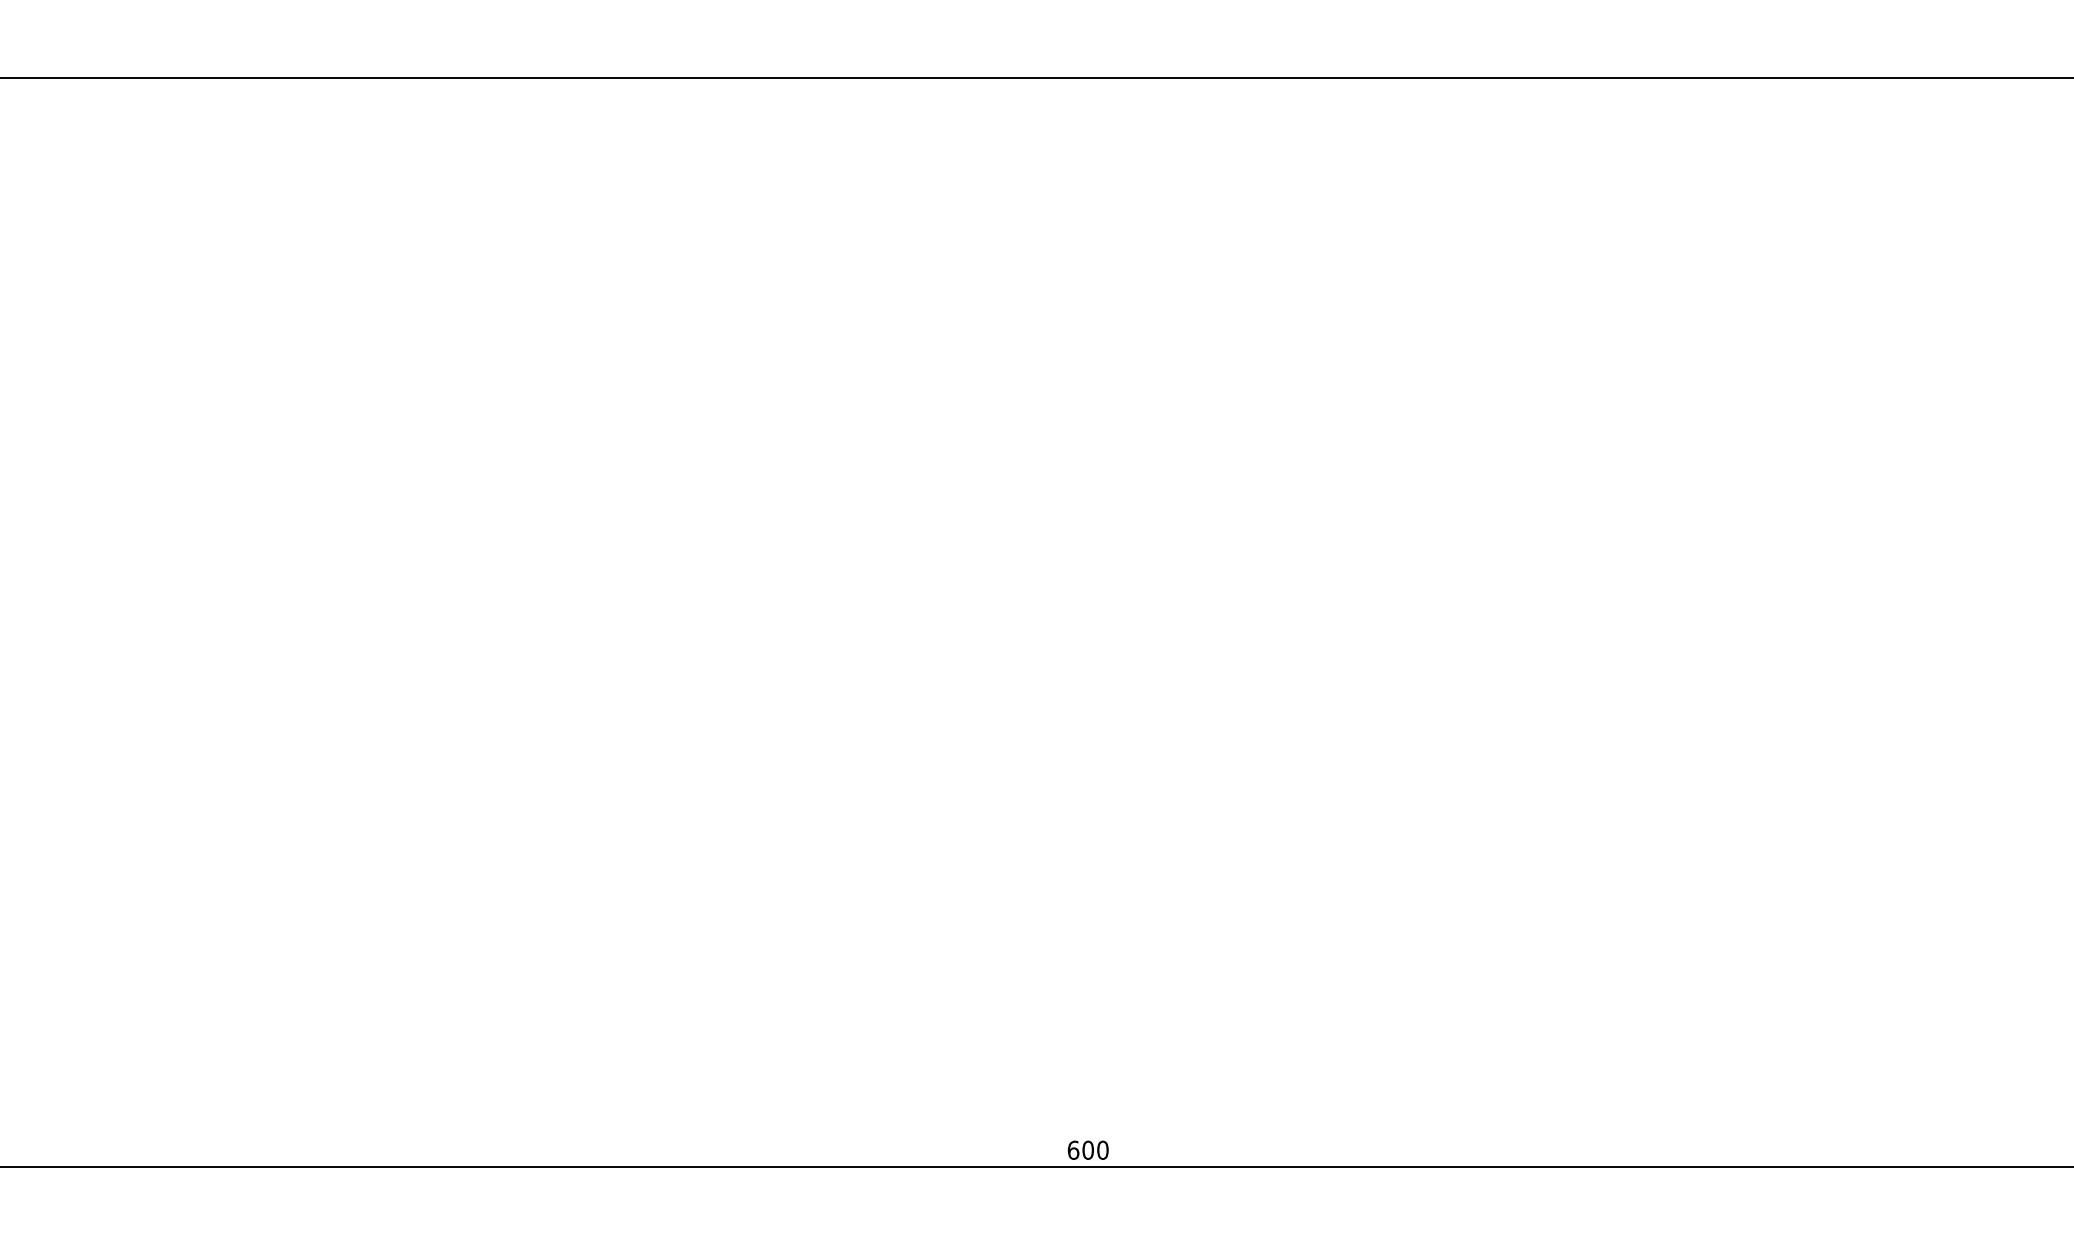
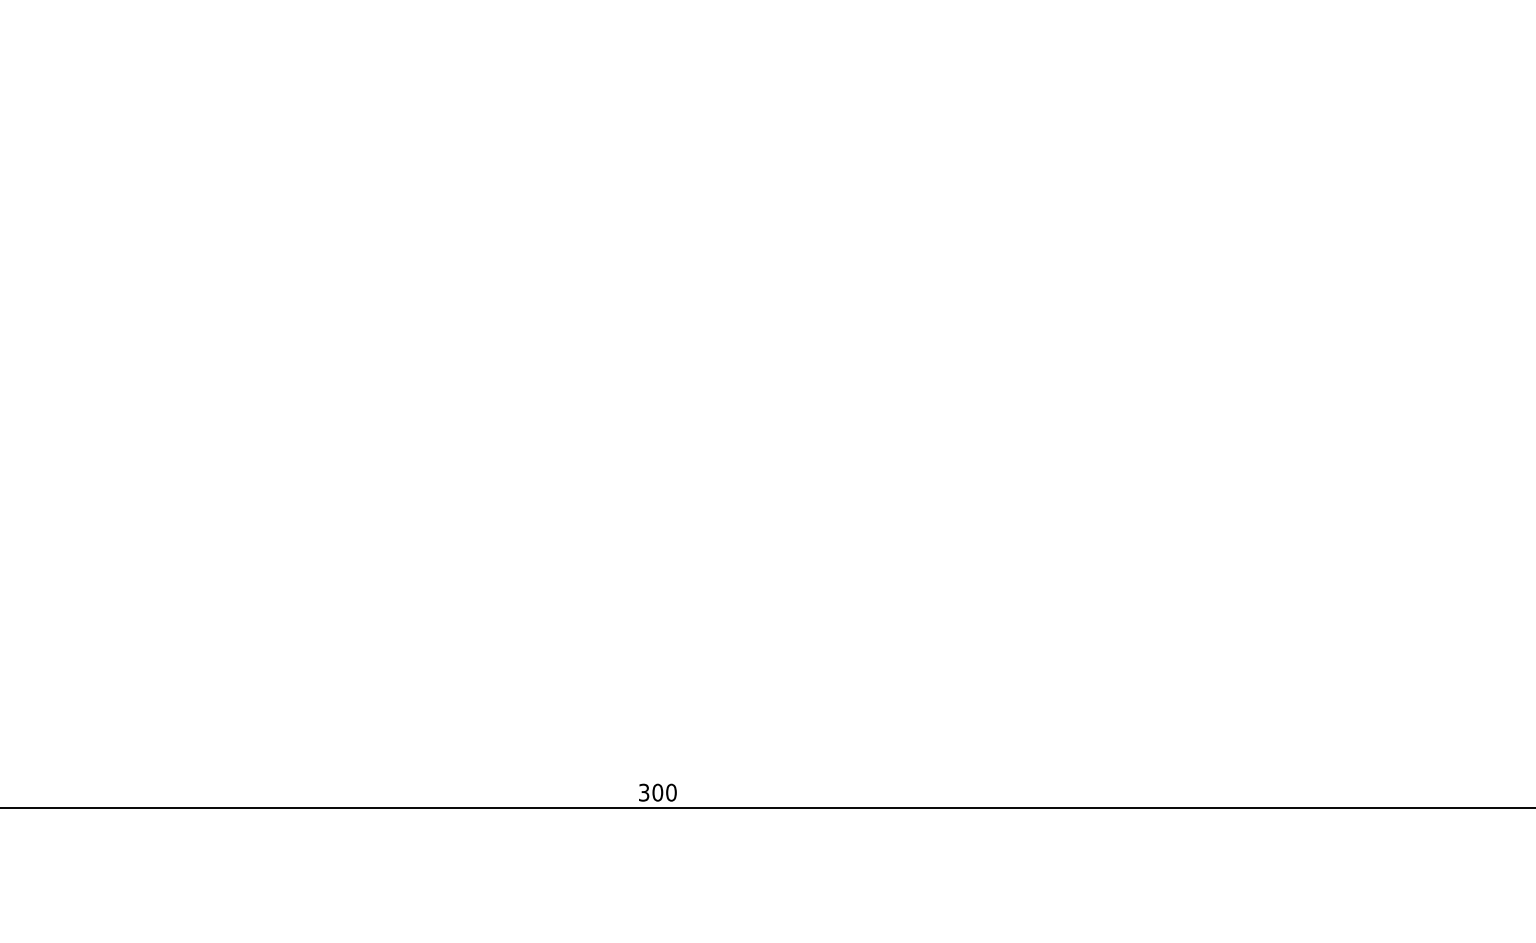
text: (1073, 1149) -> (644, 791), 600 -> 300

